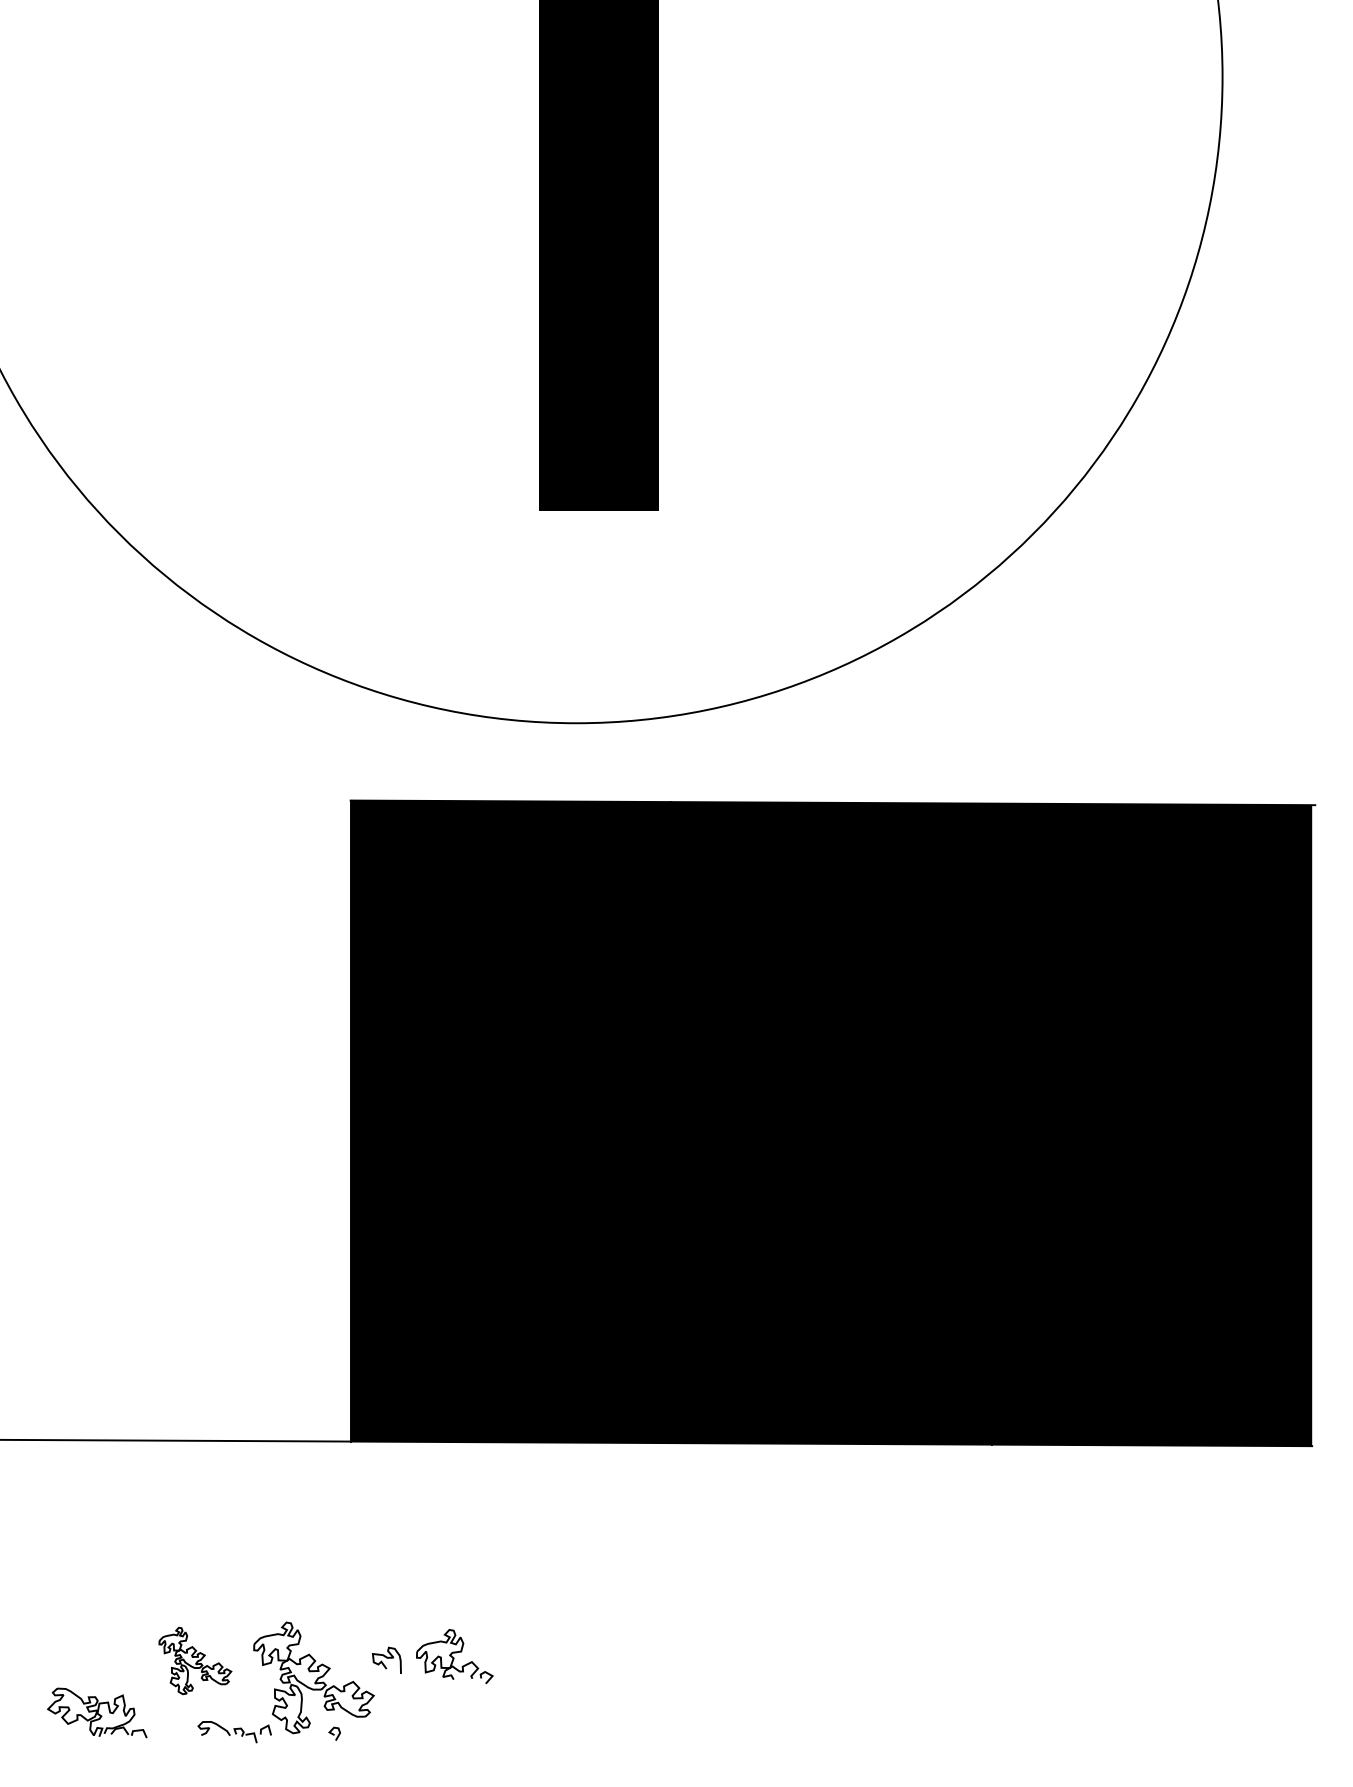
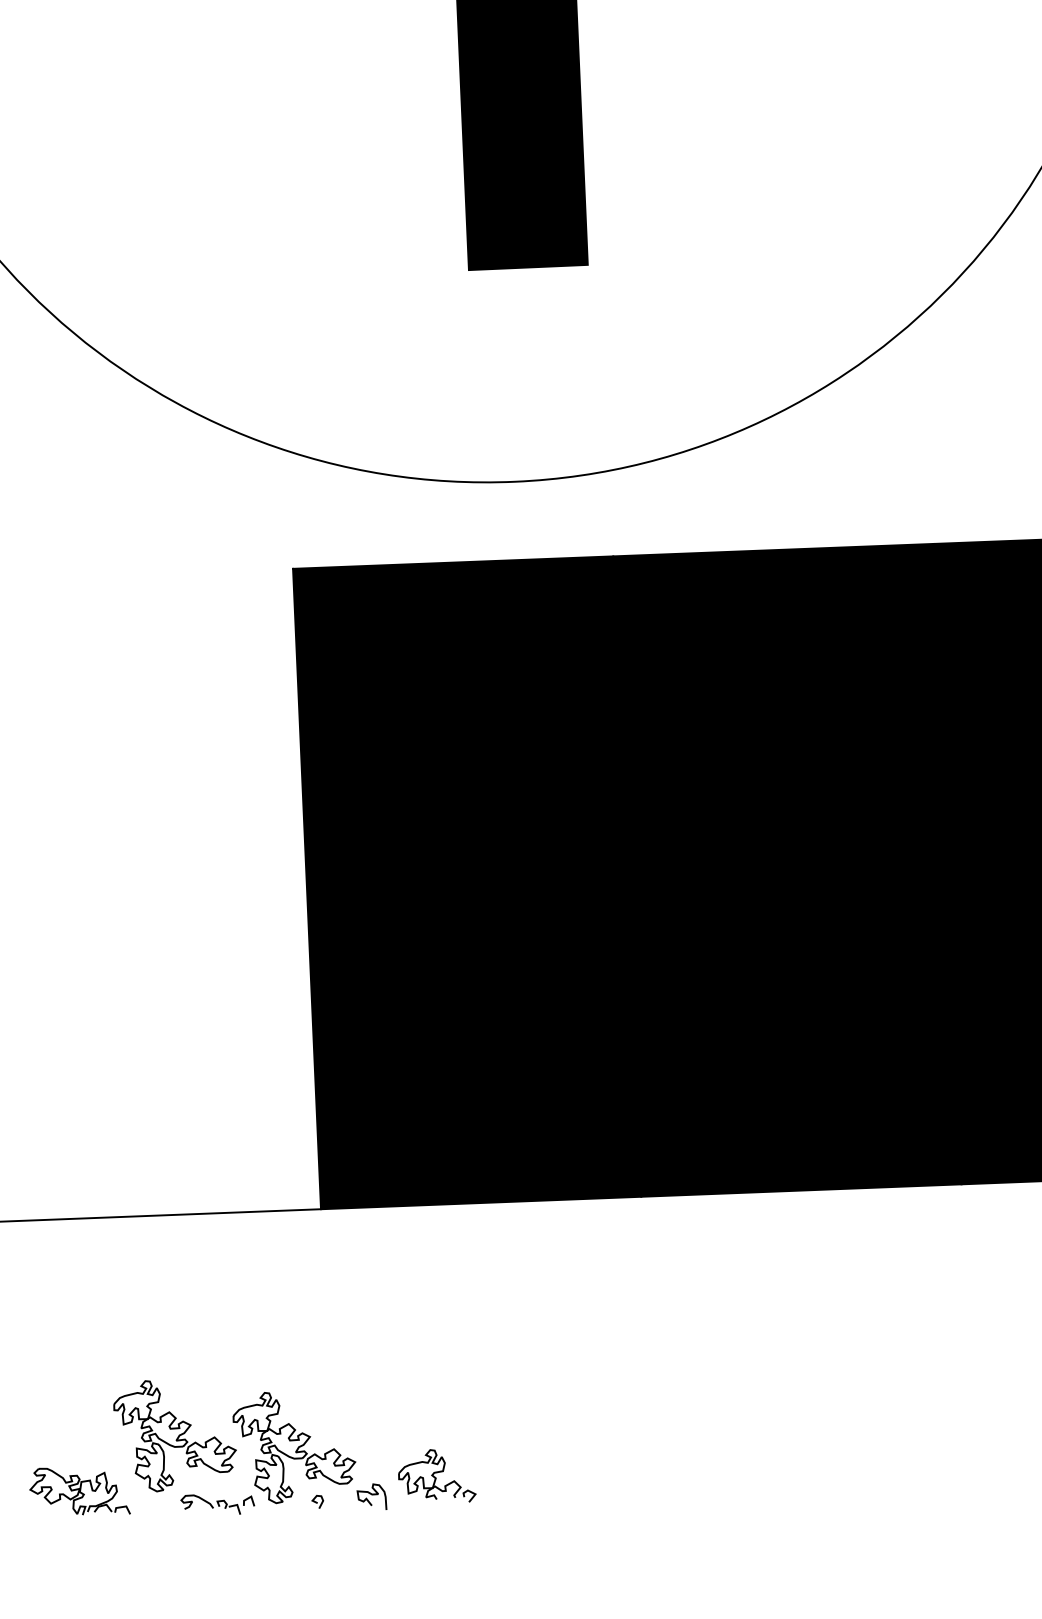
part: (454, 1656) -> (436, 1476), moved
curve: (386, 1658) -> (371, 1495), moved
part: (195, 1660) -> (175, 1434), size x1.67

